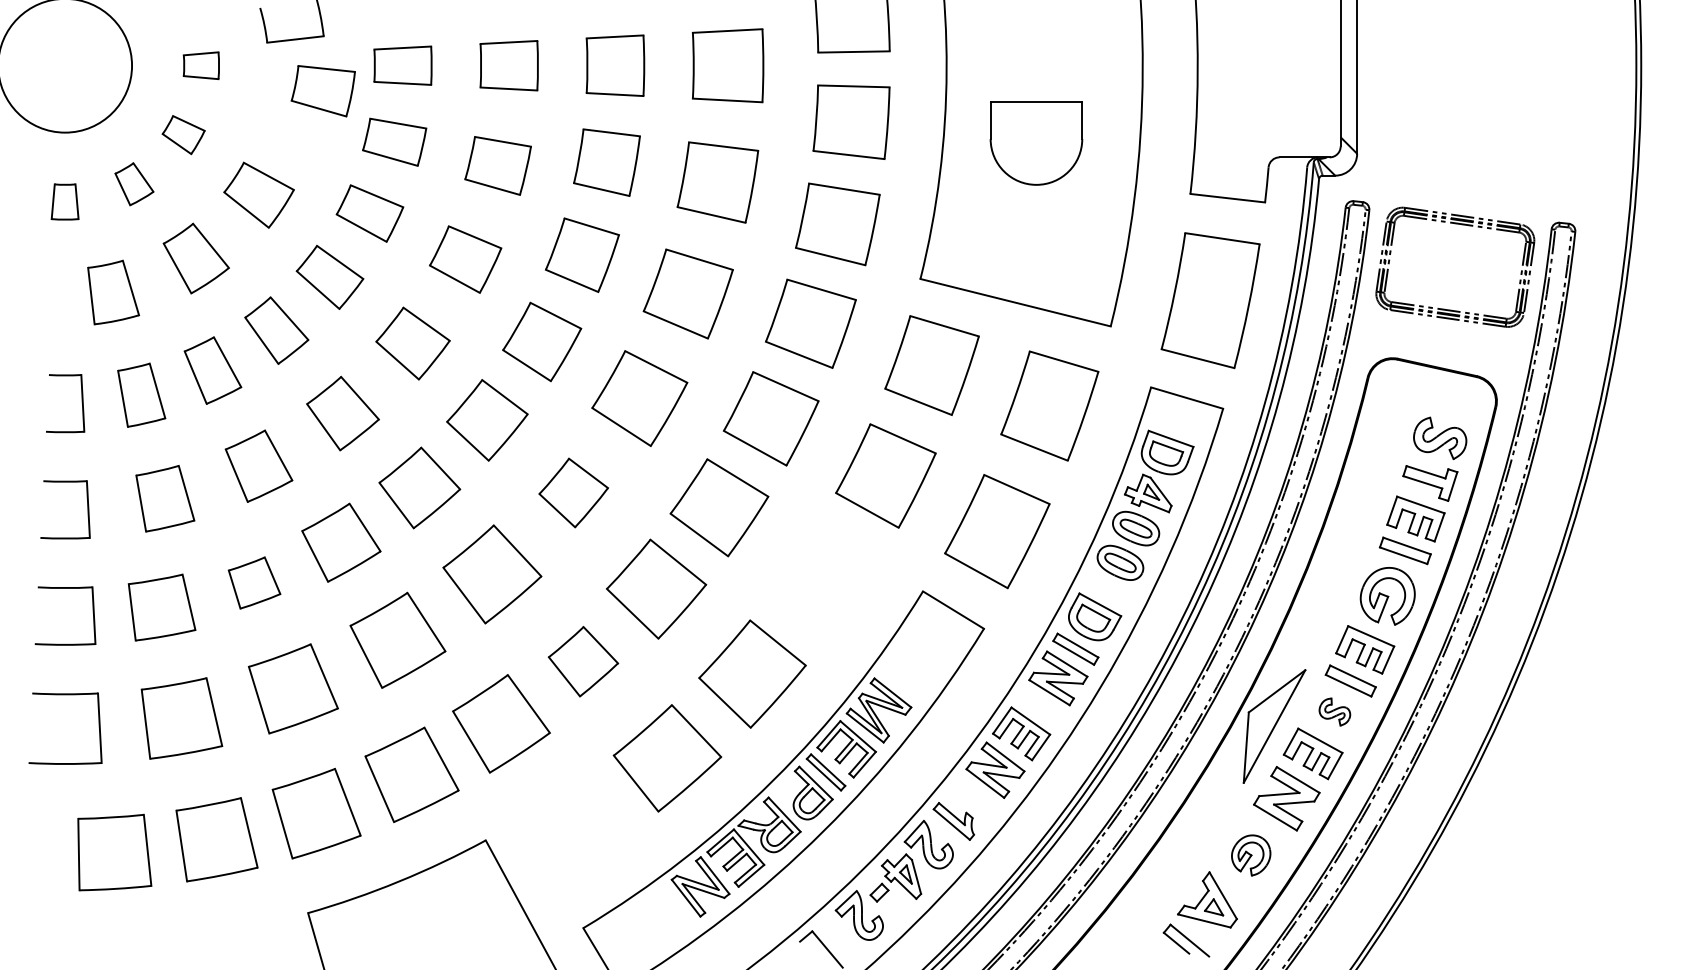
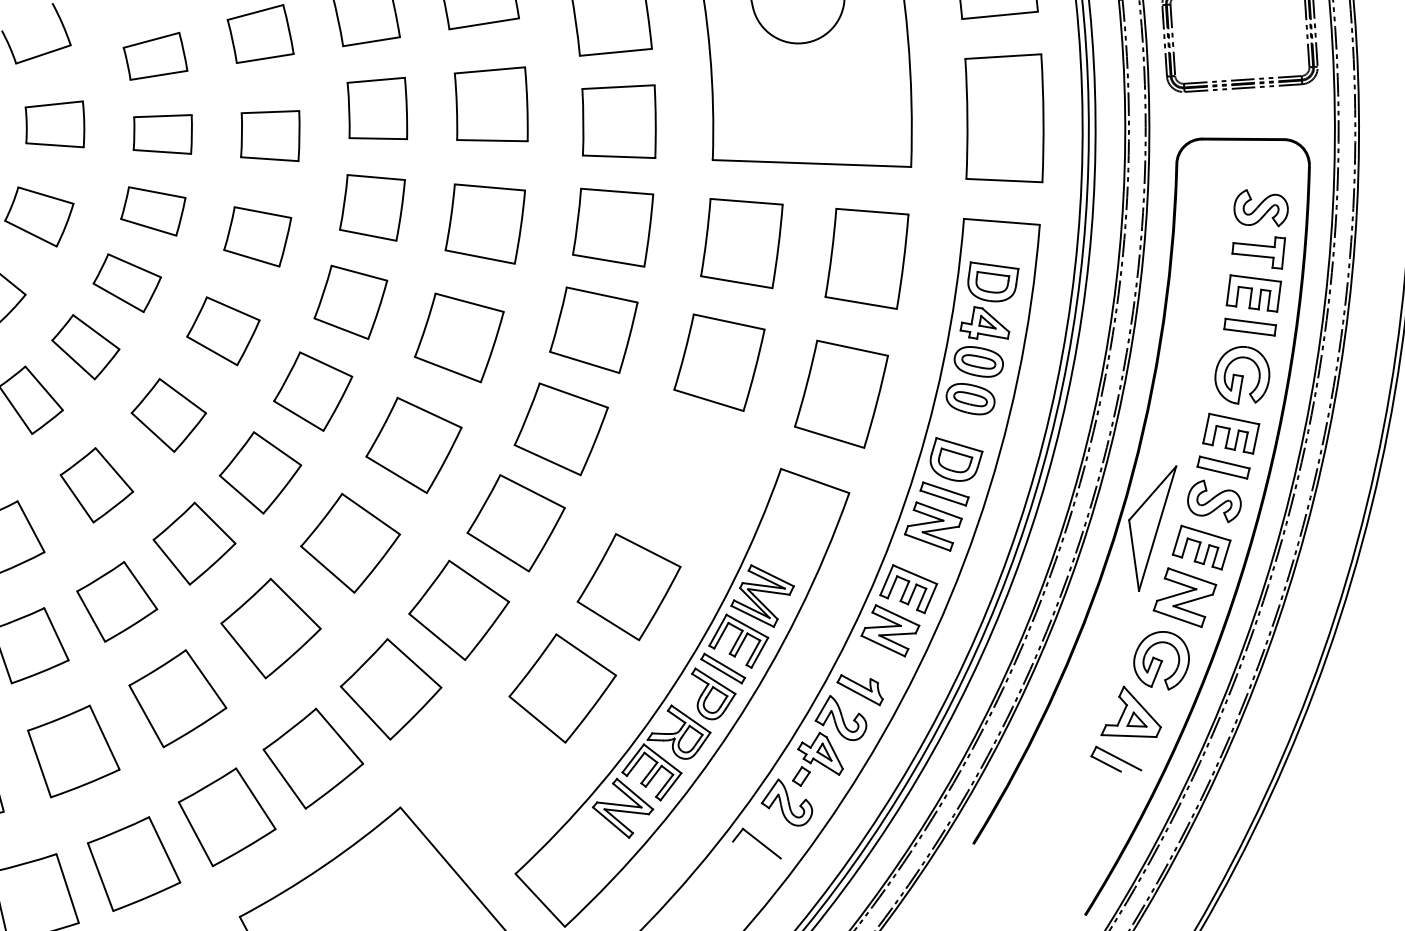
part: (322, 91) -> (54, 127), moved
part: (573, 492) -> (414, 444), size x1.43
part: (254, 582) -> (117, 600), size x1.43
part: (583, 661) -> (459, 609), size x1.43
part: (1334, 711) -> (1213, 501), size x1.67
part: (1250, 855) -> (1160, 661), size x1.43

